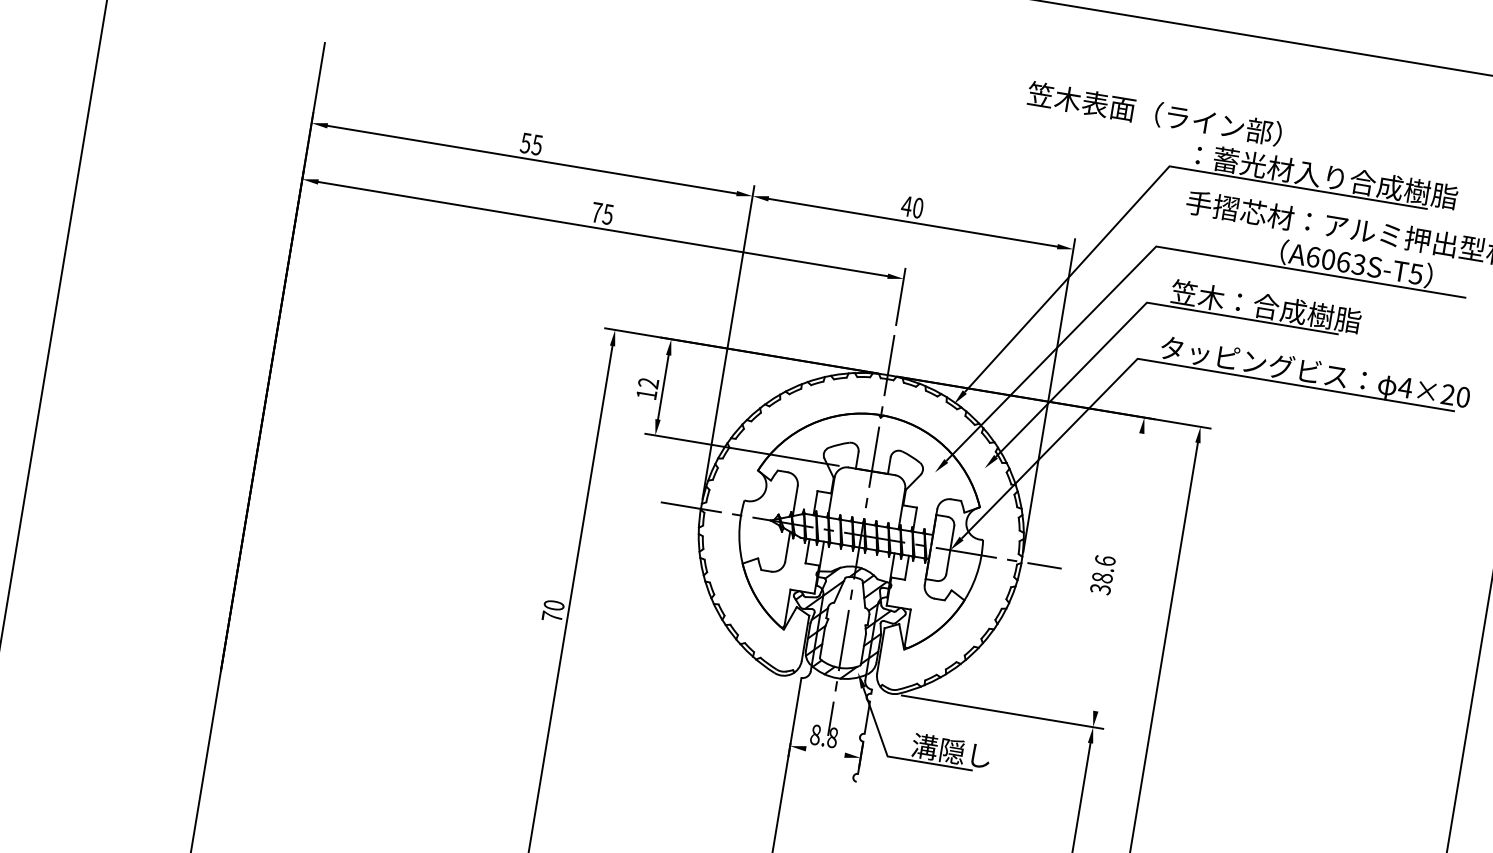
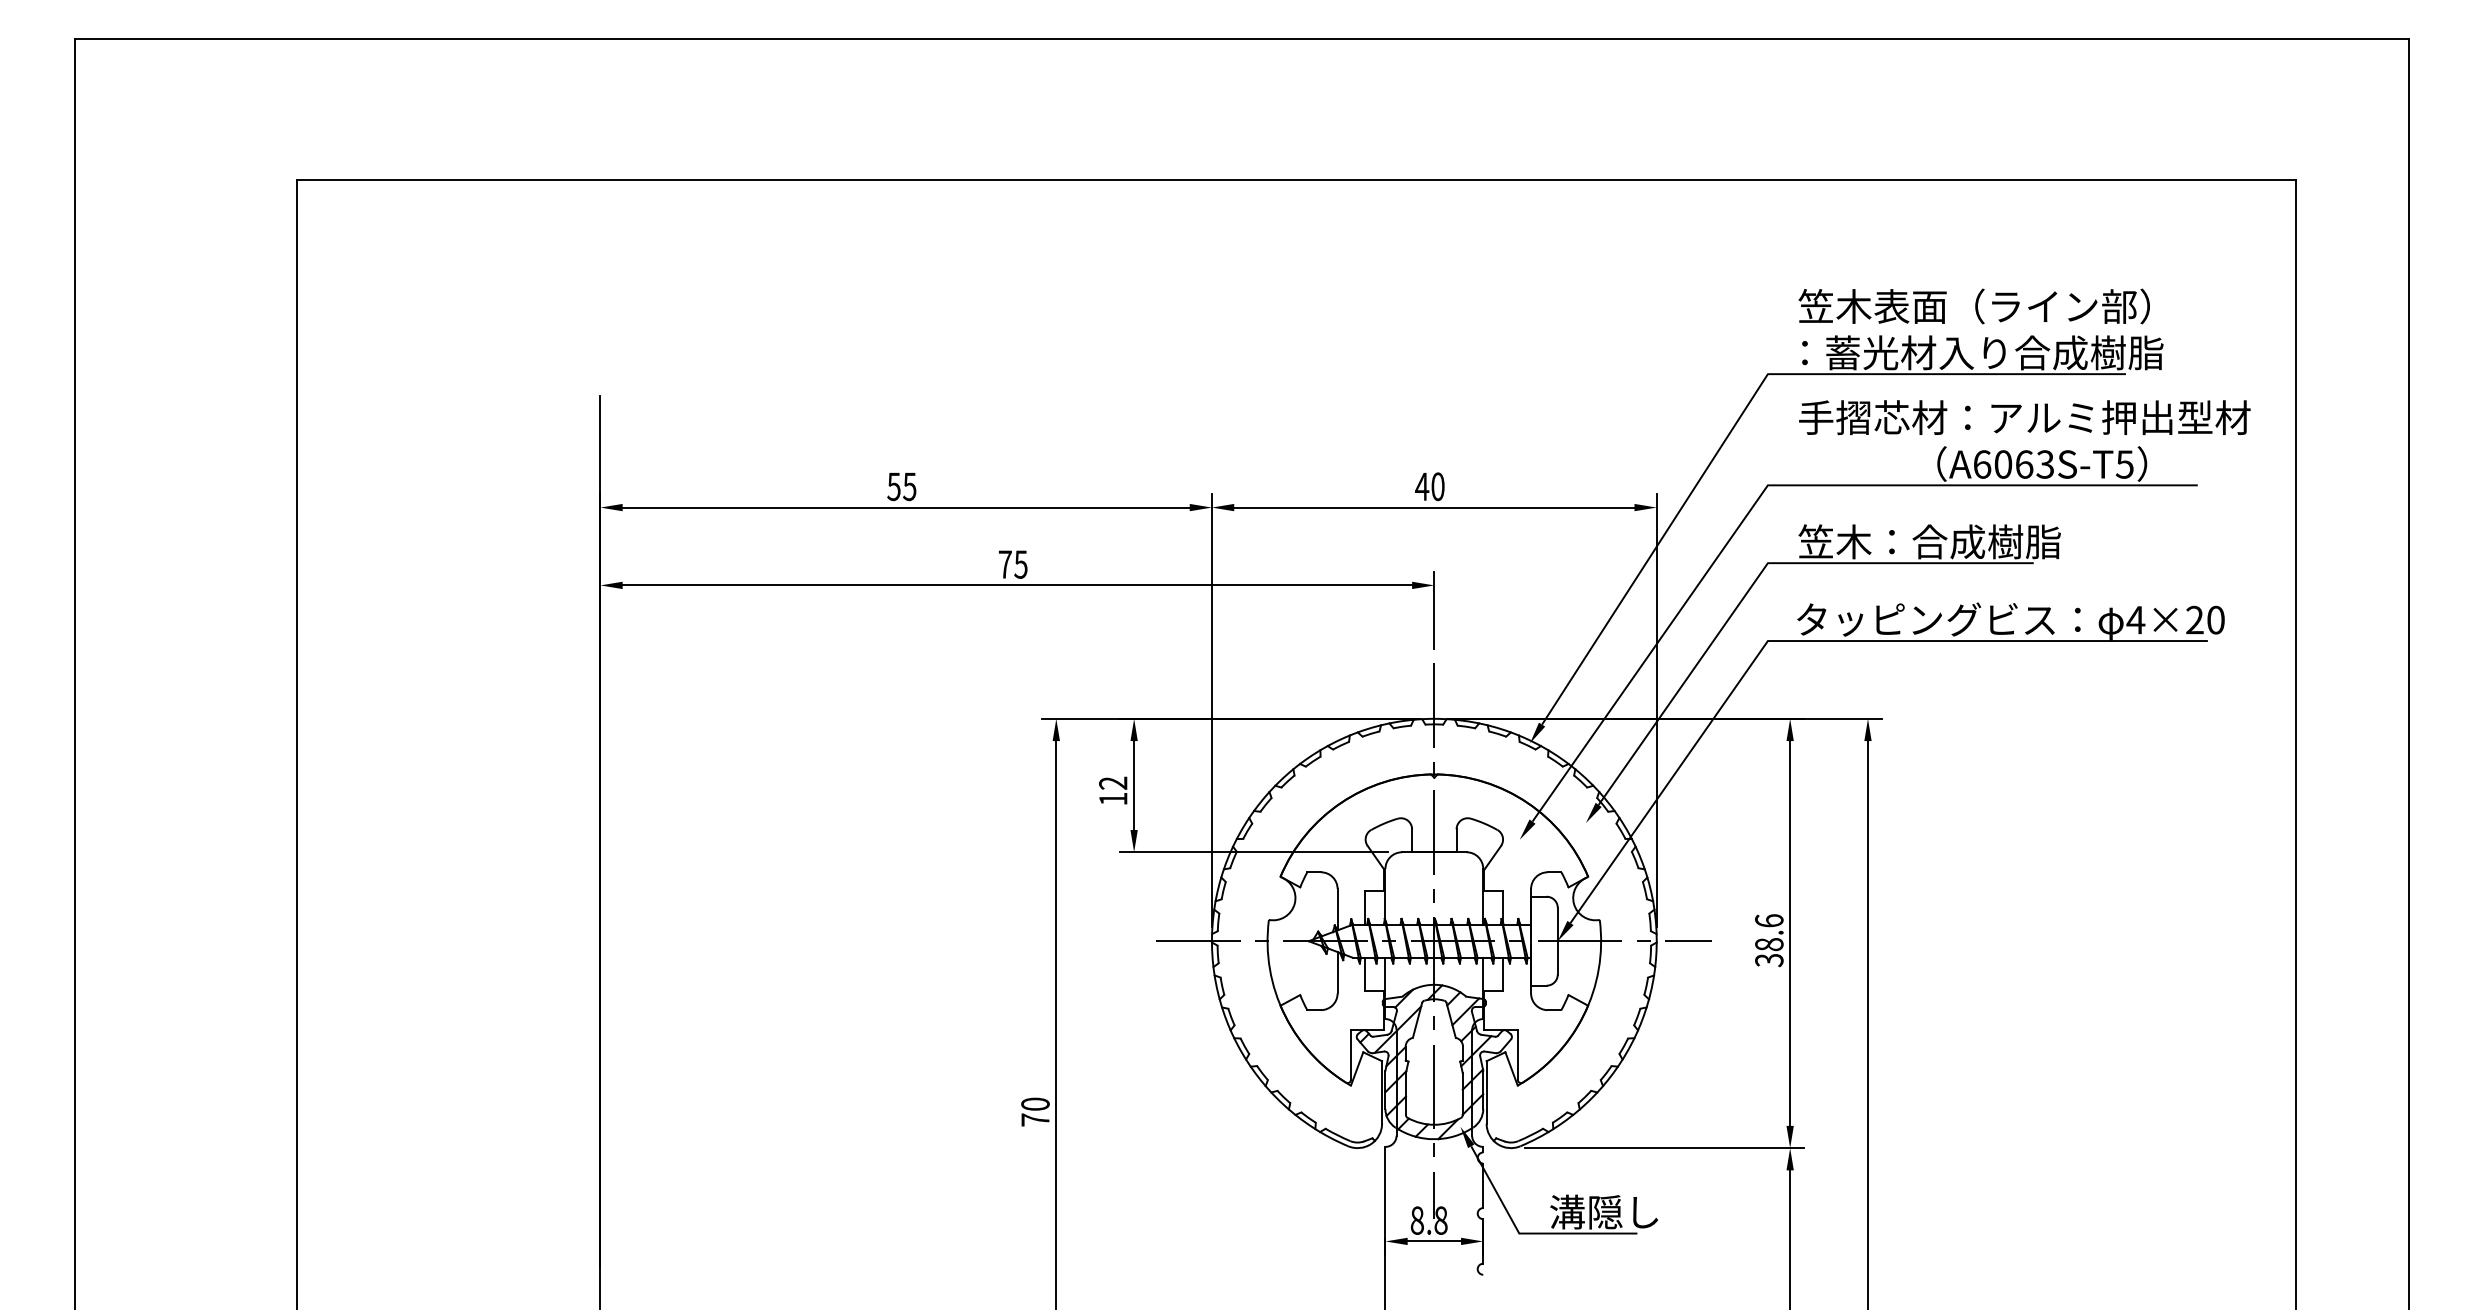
text: (1154, 113) -> (1973, 306), moved
line: (1119, 572) -> (1790, 933), added
line: (825, 752) -> (1434, 1241), added

